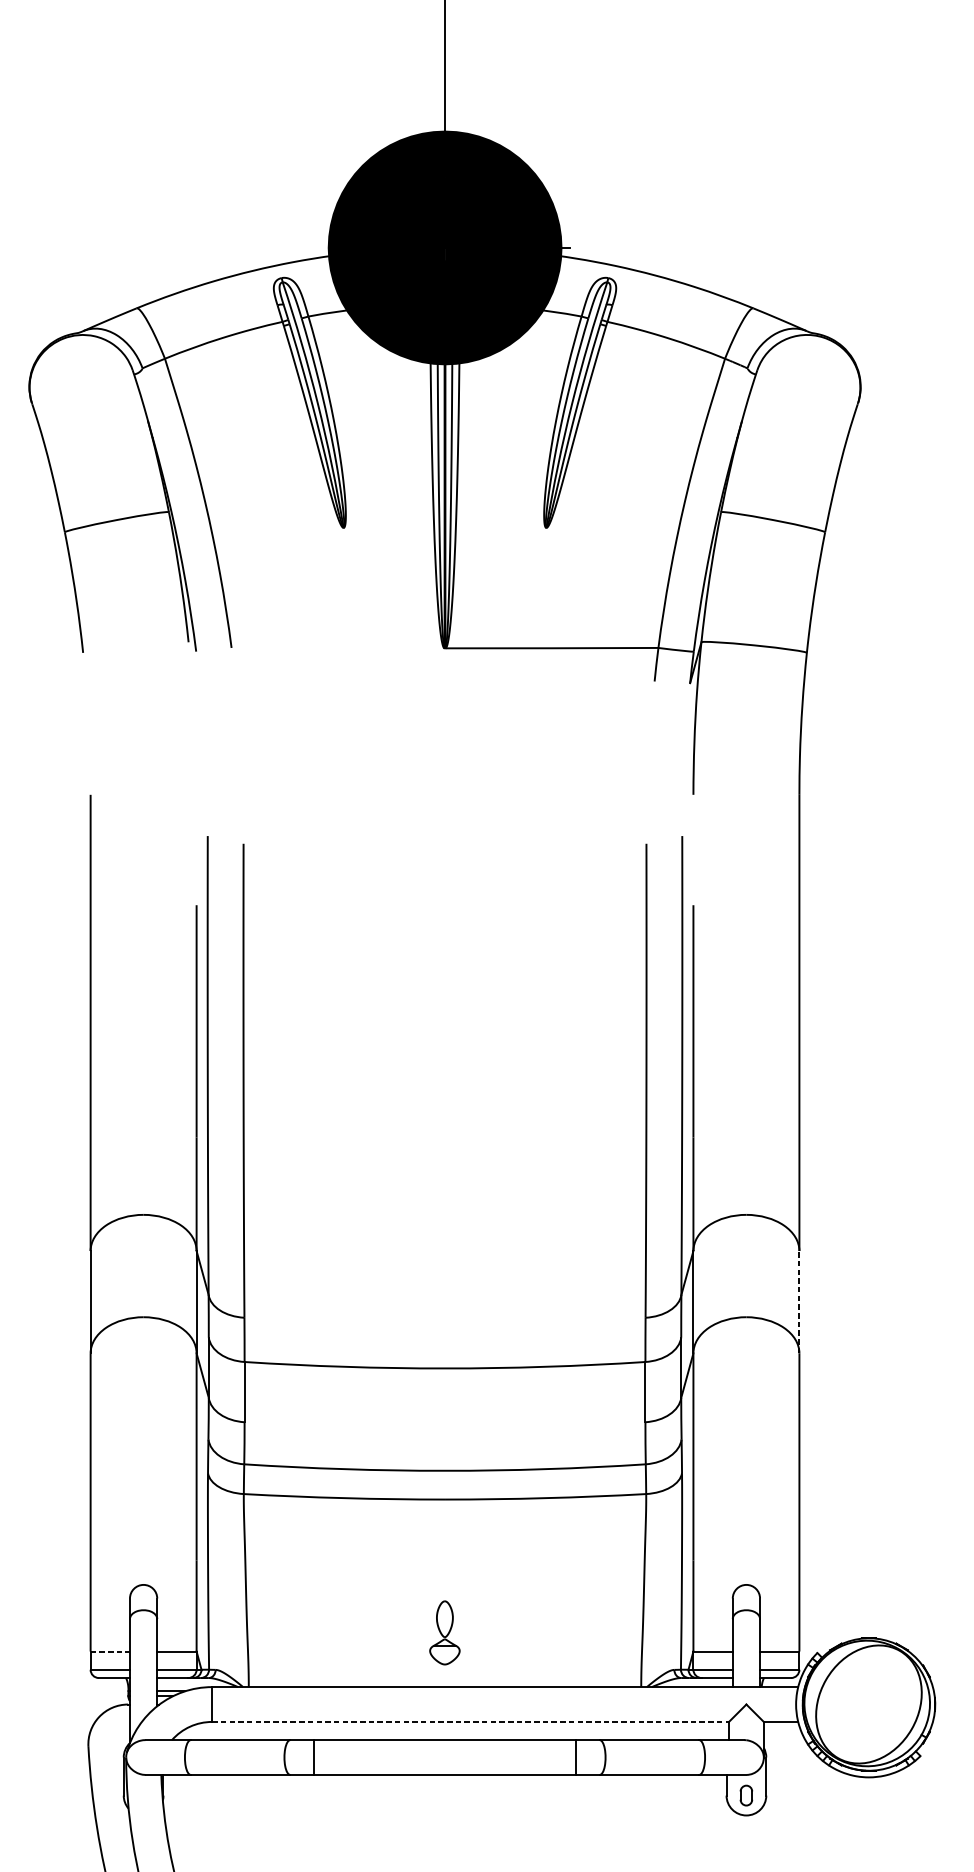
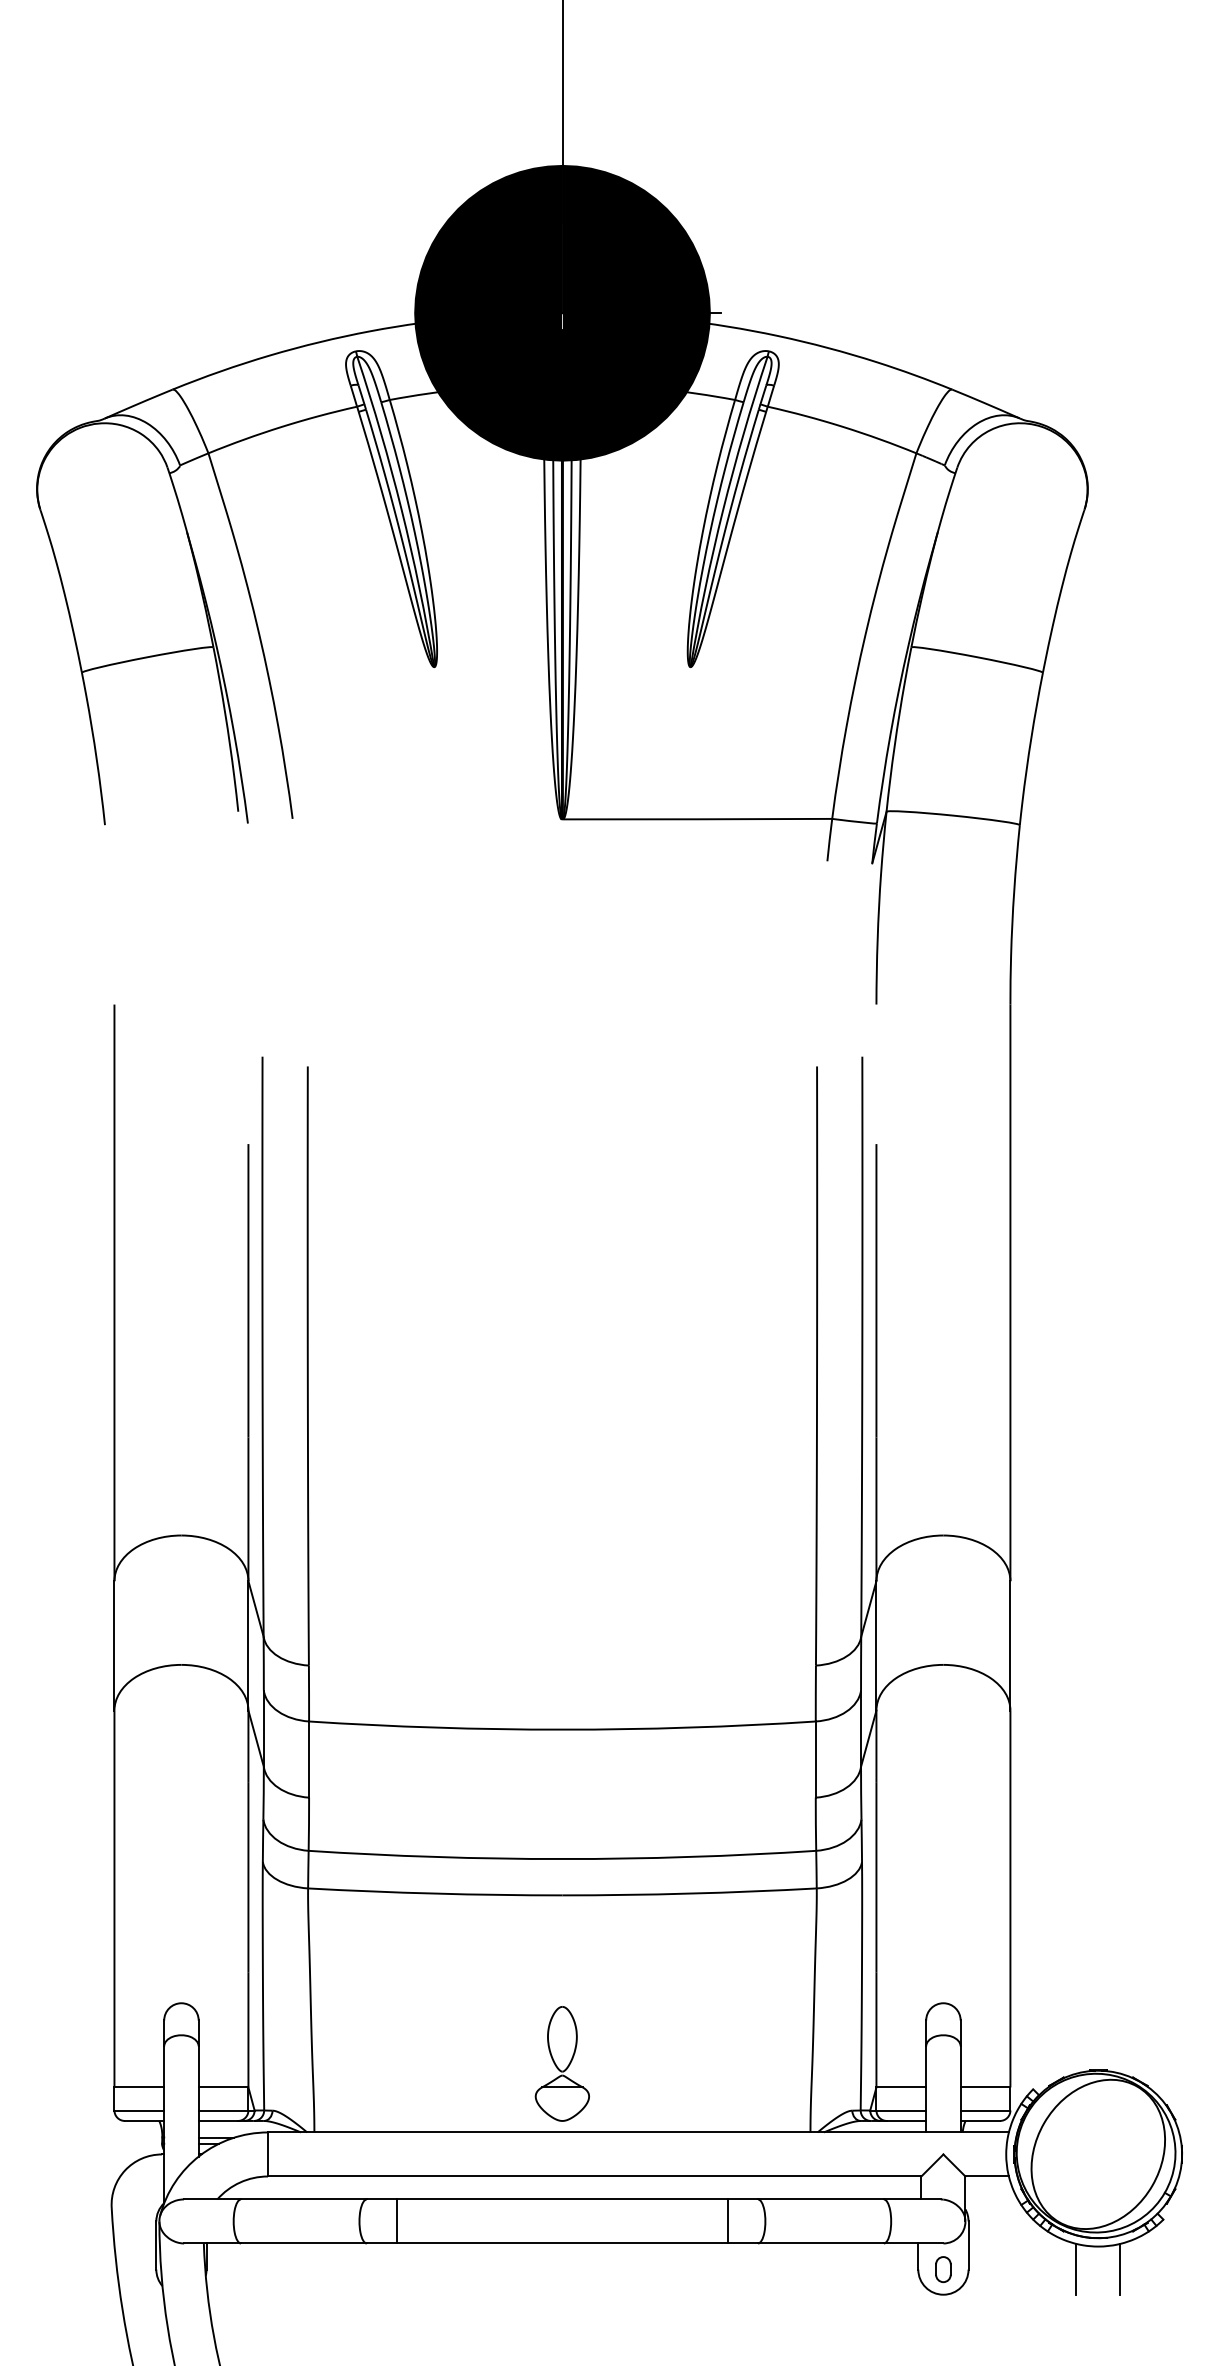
line: (799, 1301) -> (1010, 1645), dashed -> solid
part: (444, 1632) -> (561, 2063), size x1.43
line: (110, 1651) -> (139, 2087), dashed -> solid
line: (470, 1721) -> (594, 2176), dashed -> solid
line: (851, 1795) -> (1076, 2269), added
line: (886, 1795) -> (1120, 2269), added

